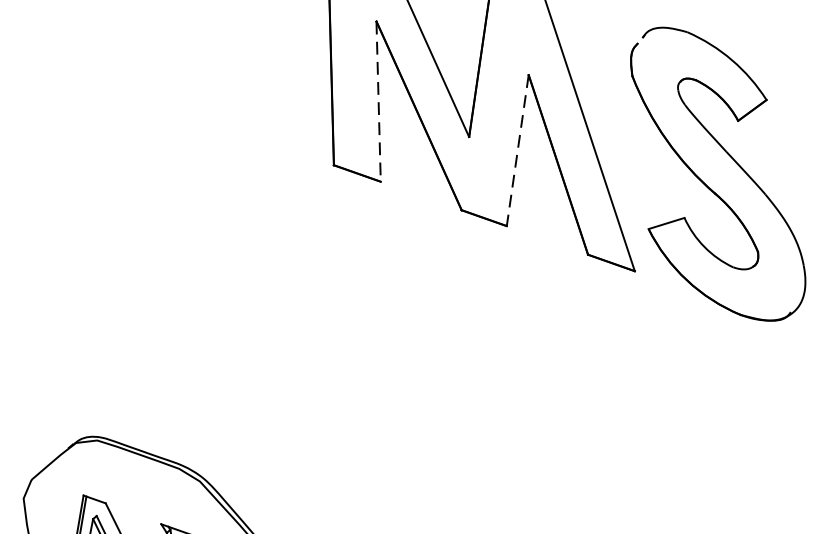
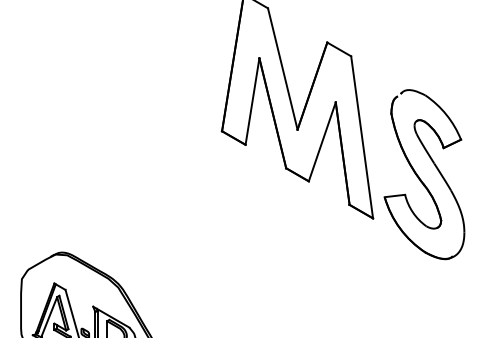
line: (378, 101) -> (252, 101), dashed -> solid
line: (517, 149) -> (322, 141), dashed -> solid

